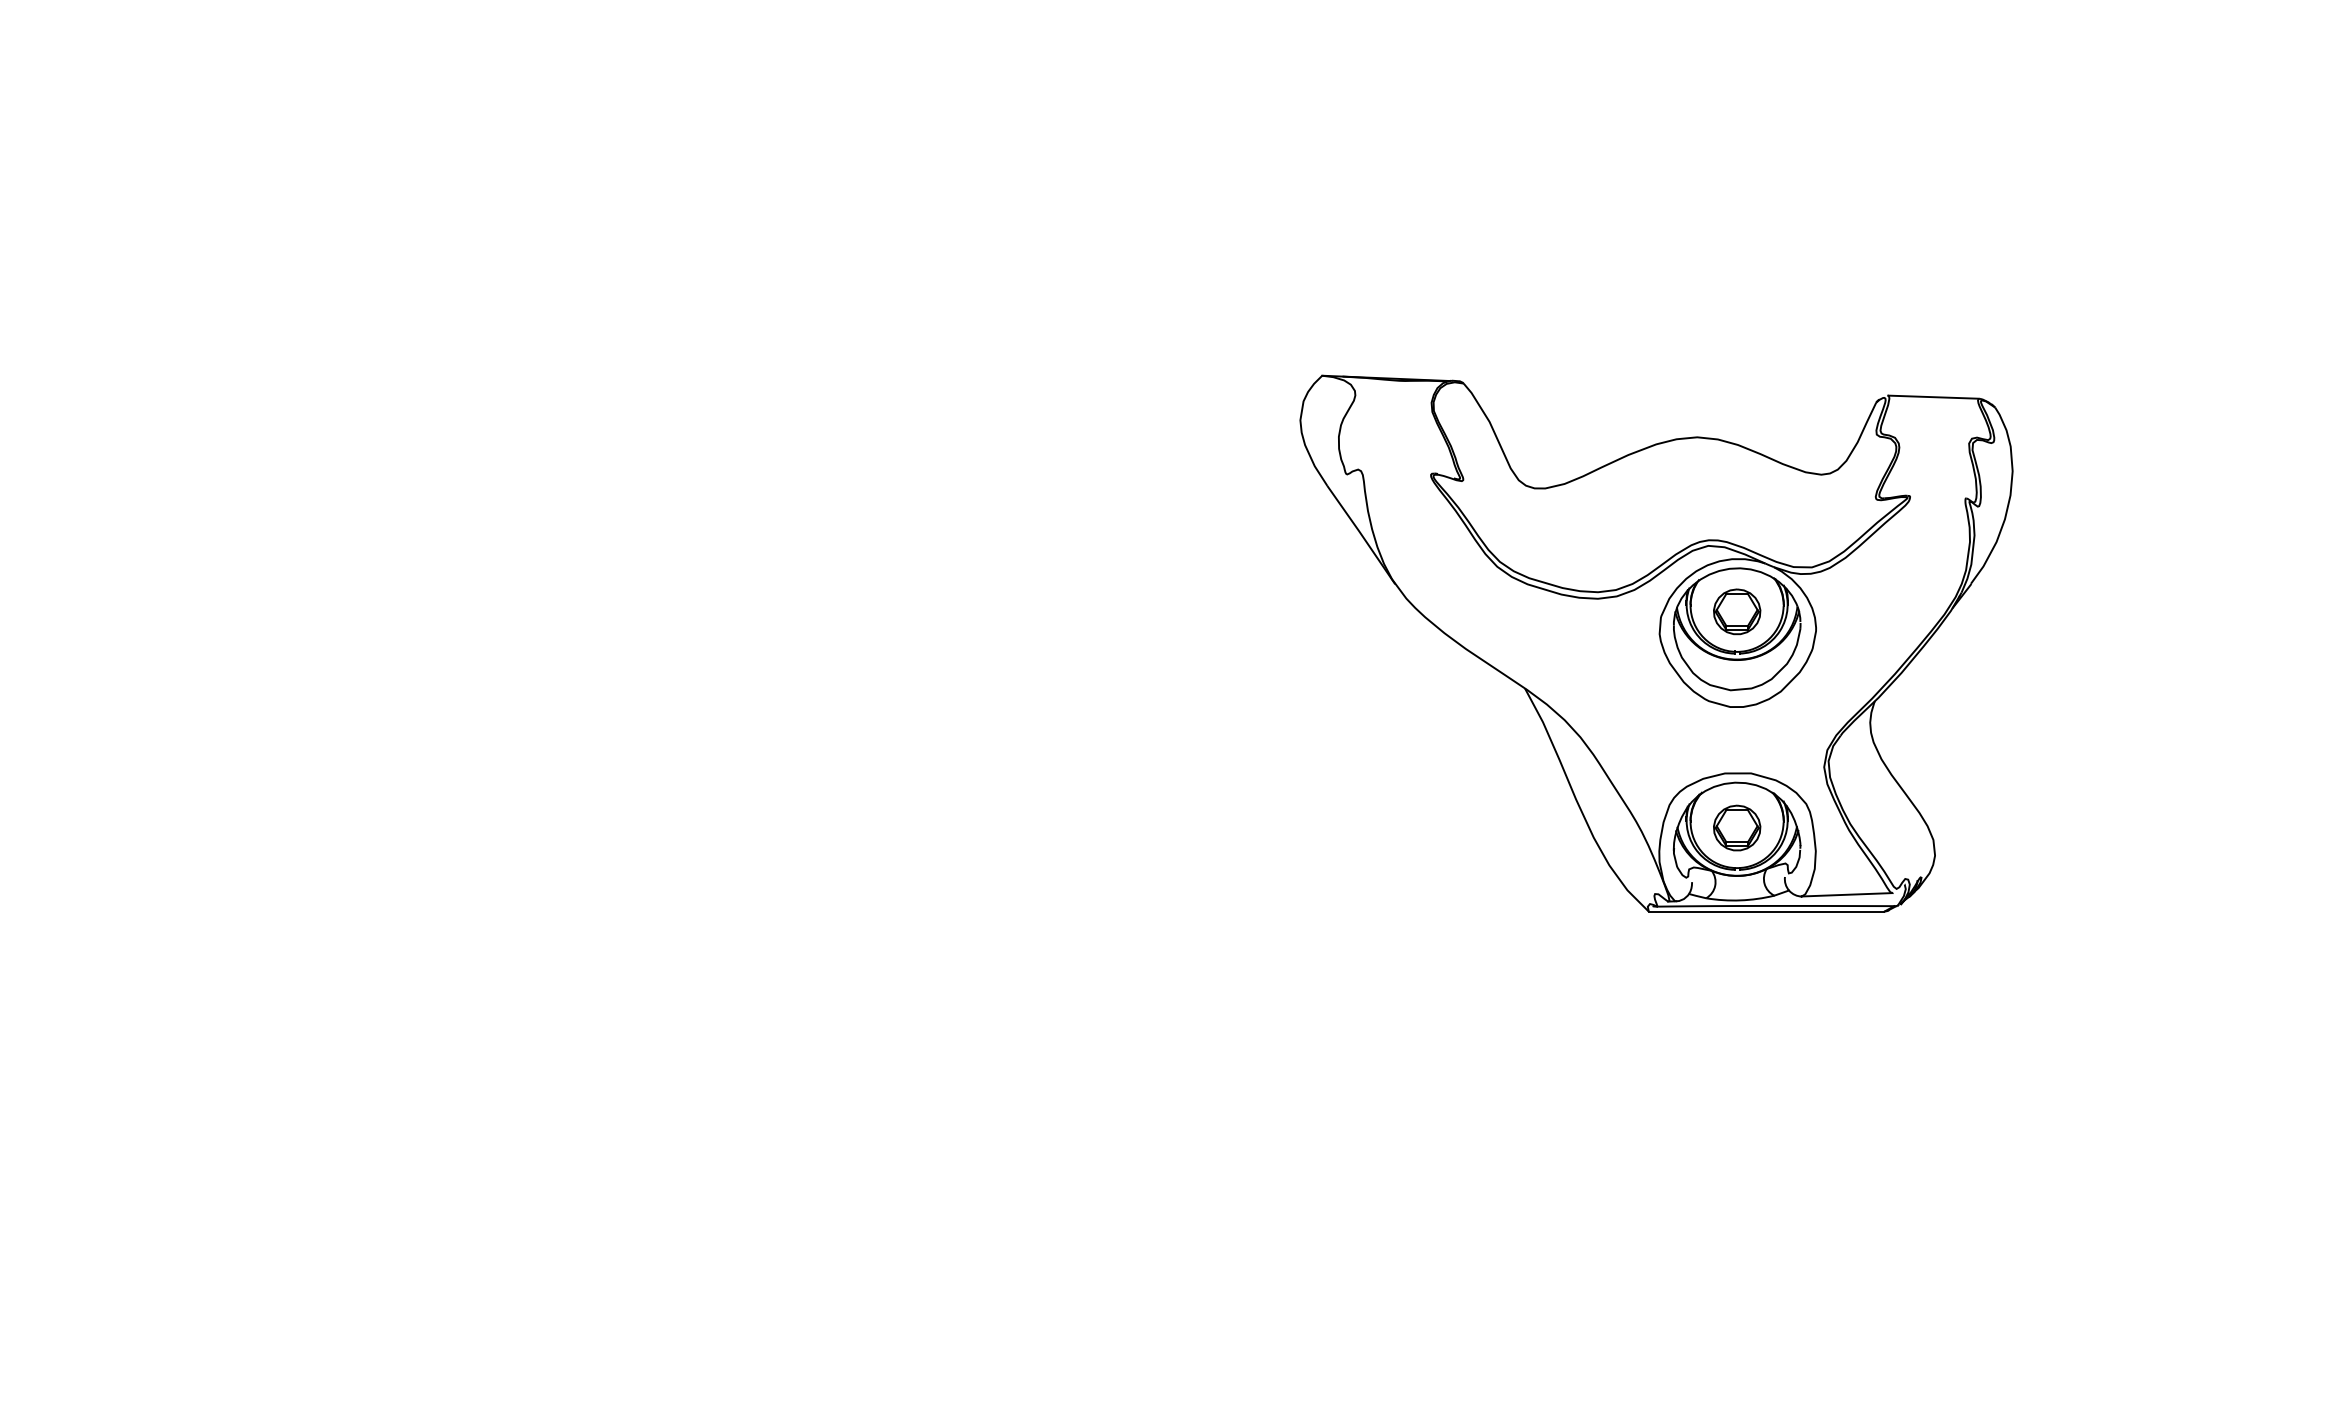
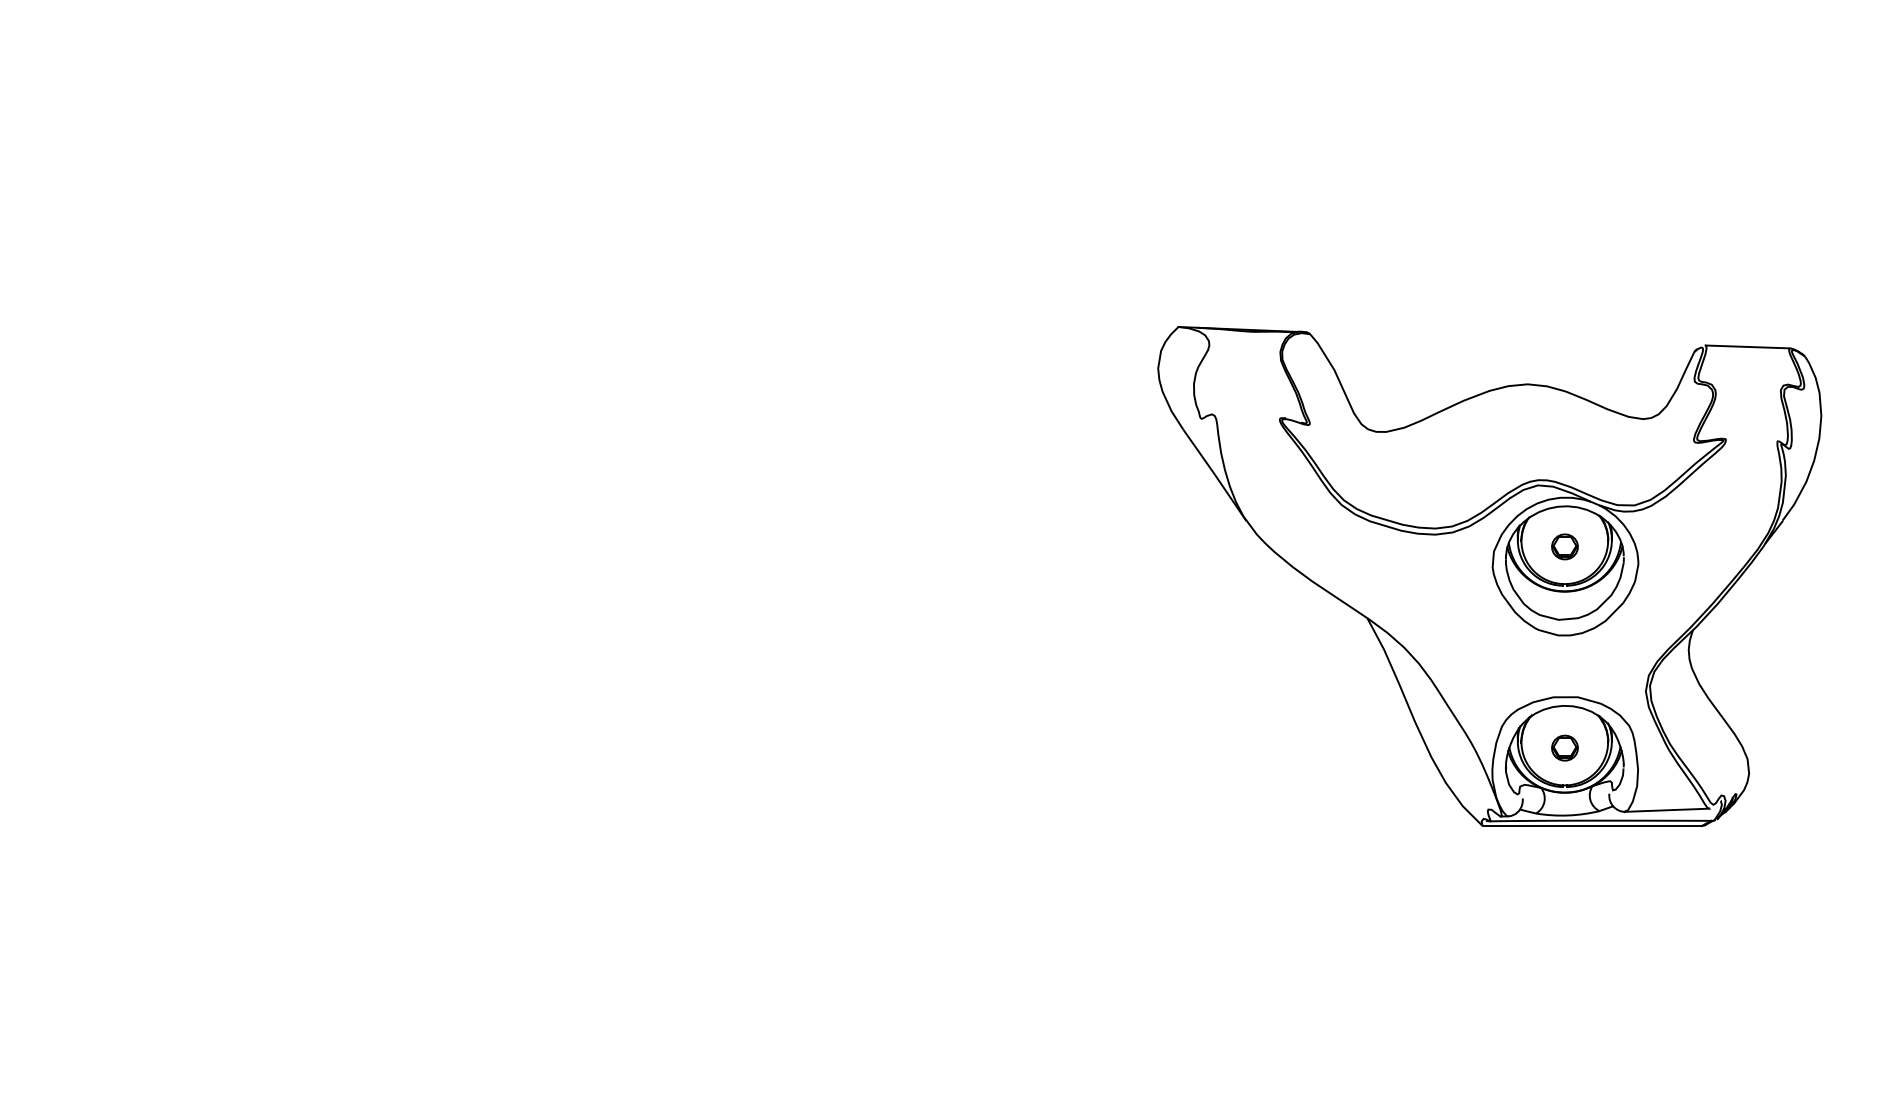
part: (1737, 611) -> (1565, 546), size x0.6
part: (1737, 827) -> (1565, 747), size x0.6

